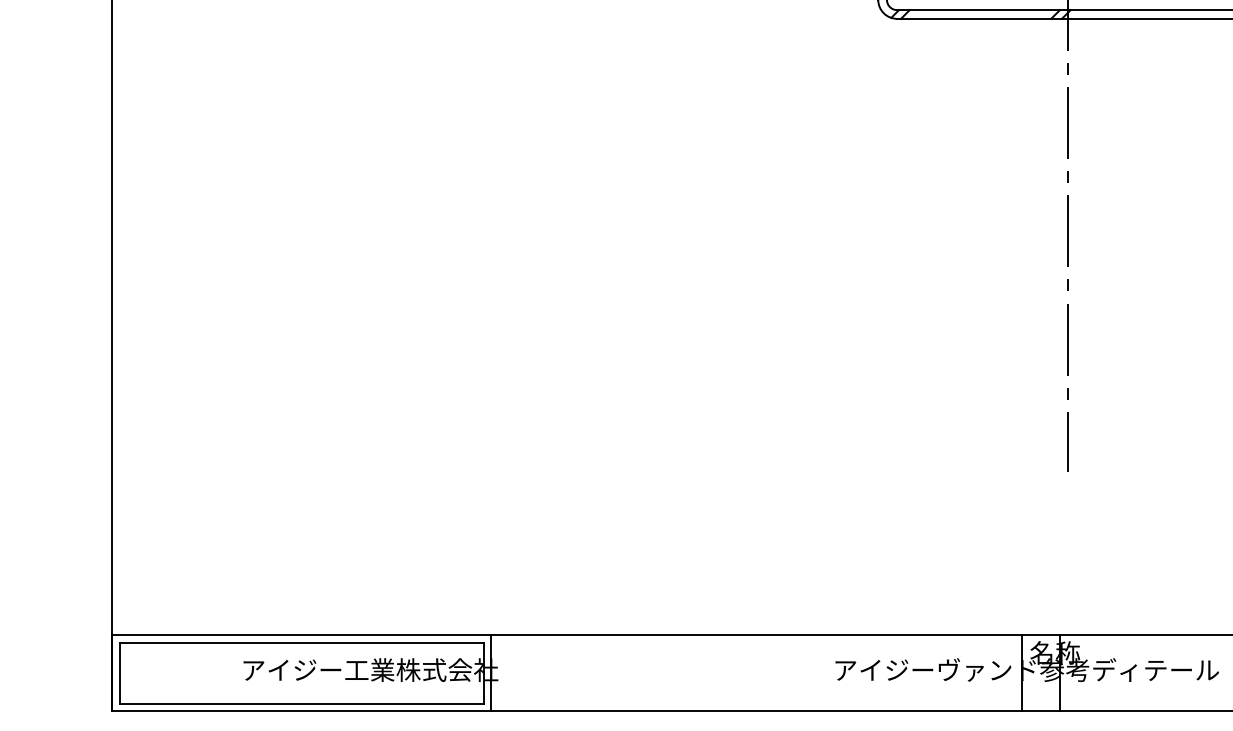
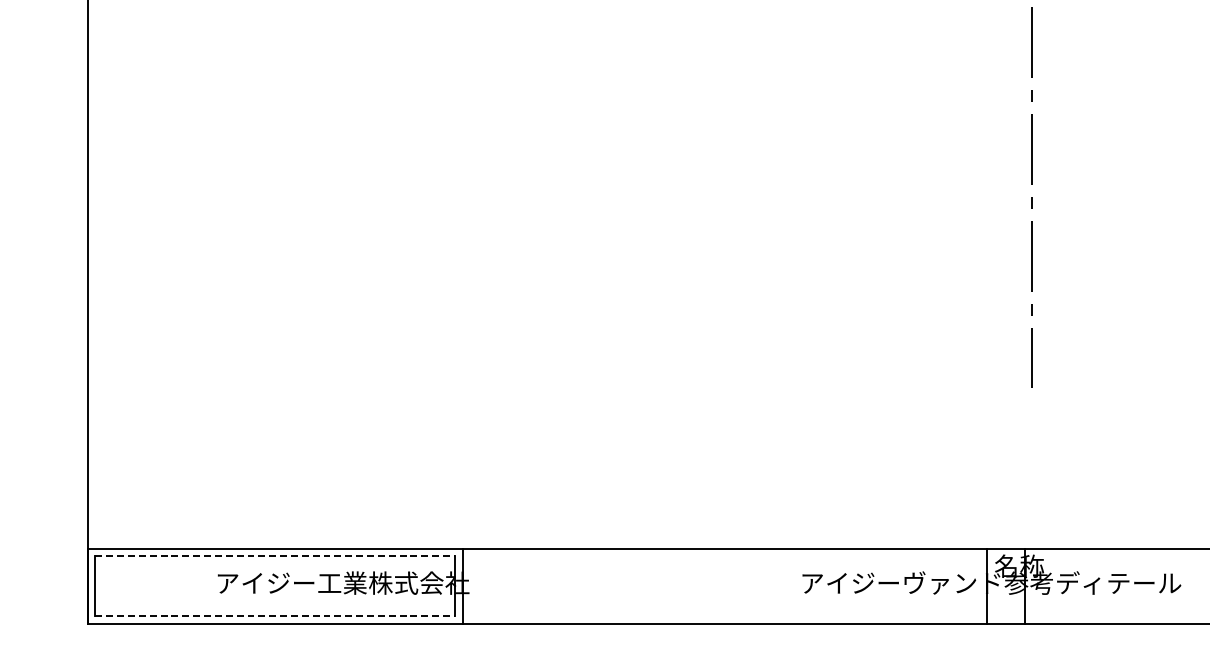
line: (302, 642) -> (276, 555), solid -> dashed
line: (302, 703) -> (276, 616), solid -> dashed

